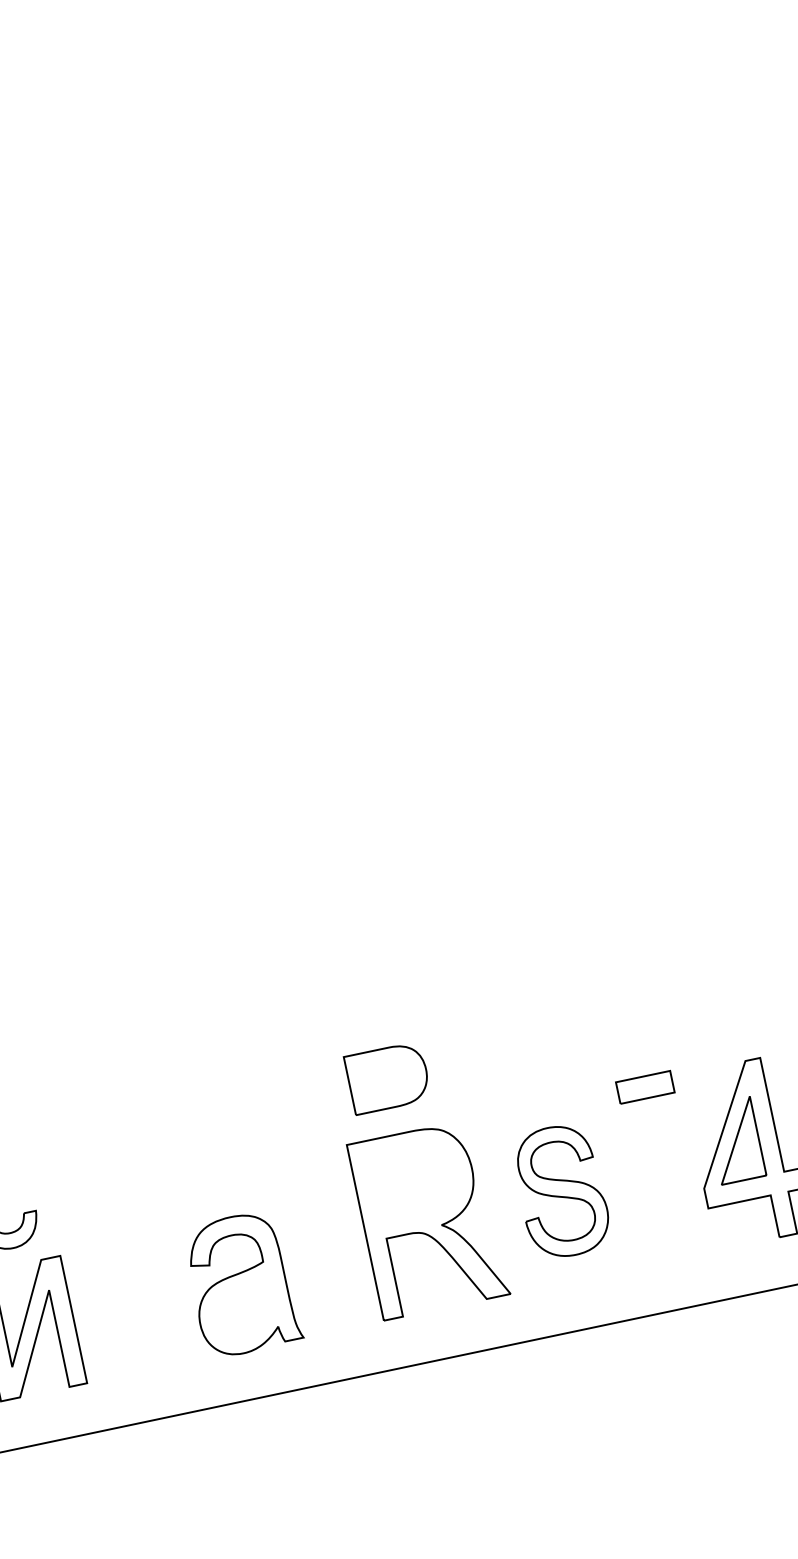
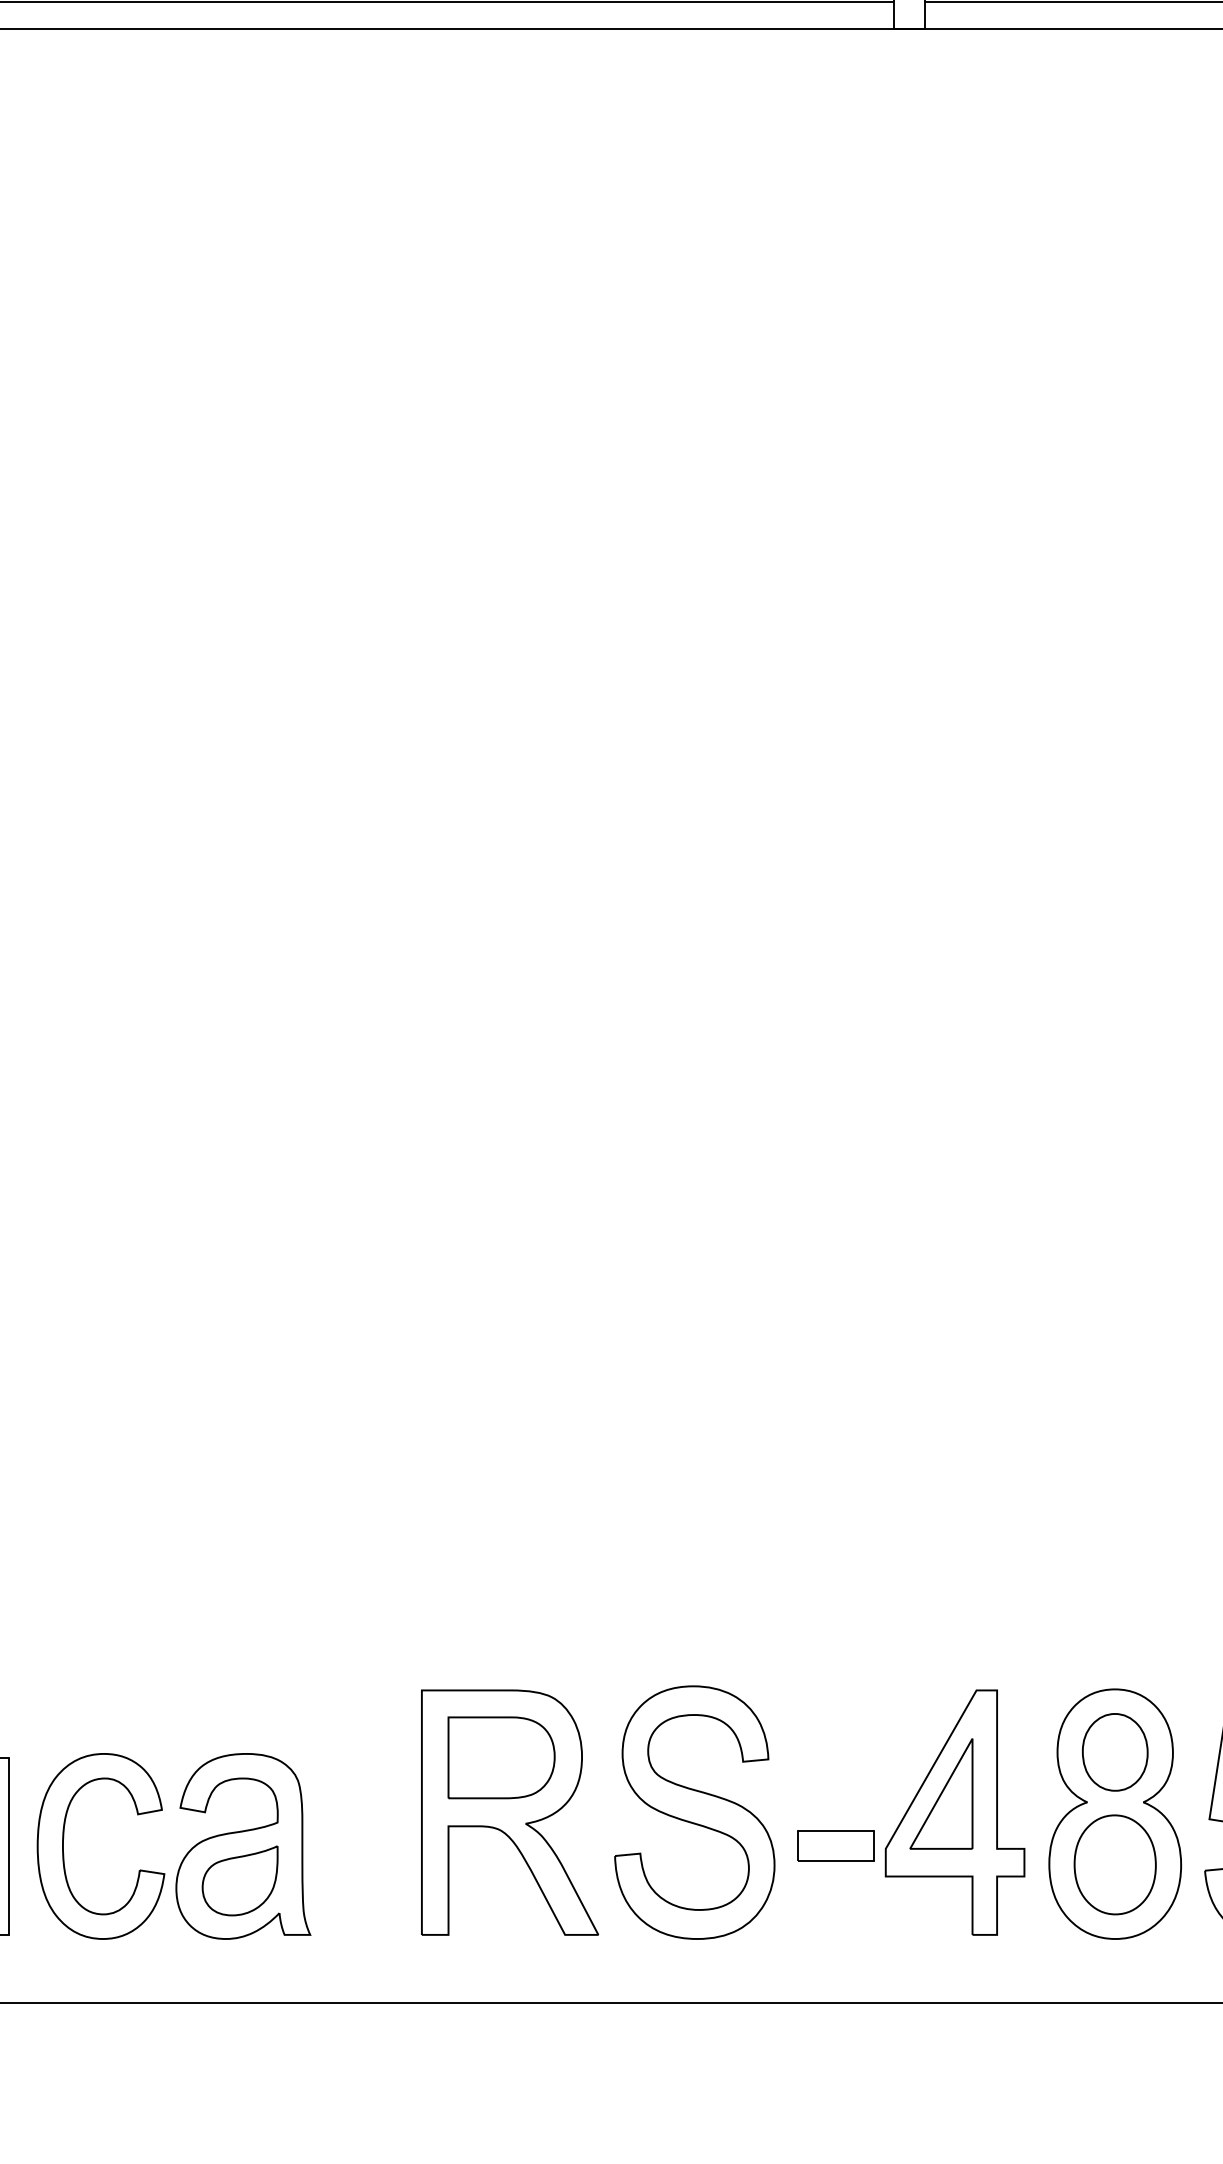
part: (387, 1077) -> (501, 1757), moved
part: (644, 1086) -> (835, 1845), moved
part: (561, 1191) -> (694, 1812), size x1.43
part: (244, 1309) -> (239, 1880), added
part: (114, 1317) -> (64, 1854), added

